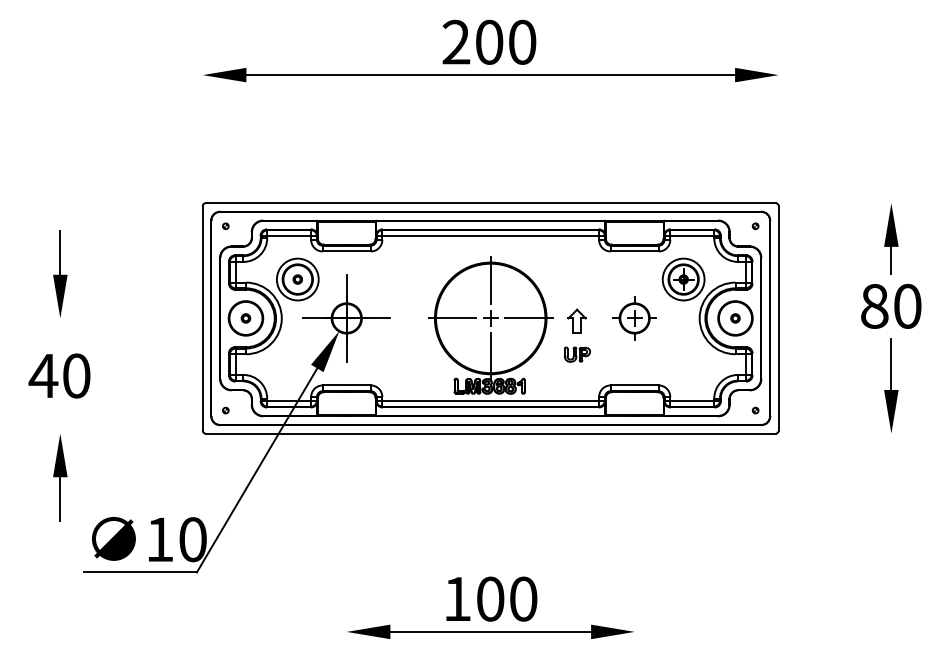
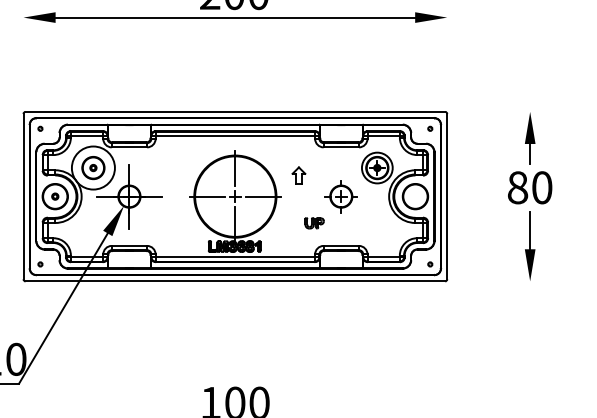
circle: (297, 279) -> (93, 167), size x1.4
part: (735, 318) -> (415, 196), removed
part: (576, 320) -> (298, 175), moved
part: (577, 354) -> (314, 223), moved

